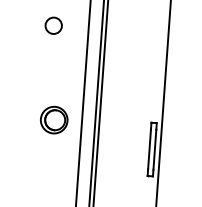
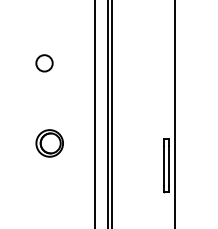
circle: (53, 25) -> (44, 63), moved
part: (53, 120) -> (49, 143), moved

